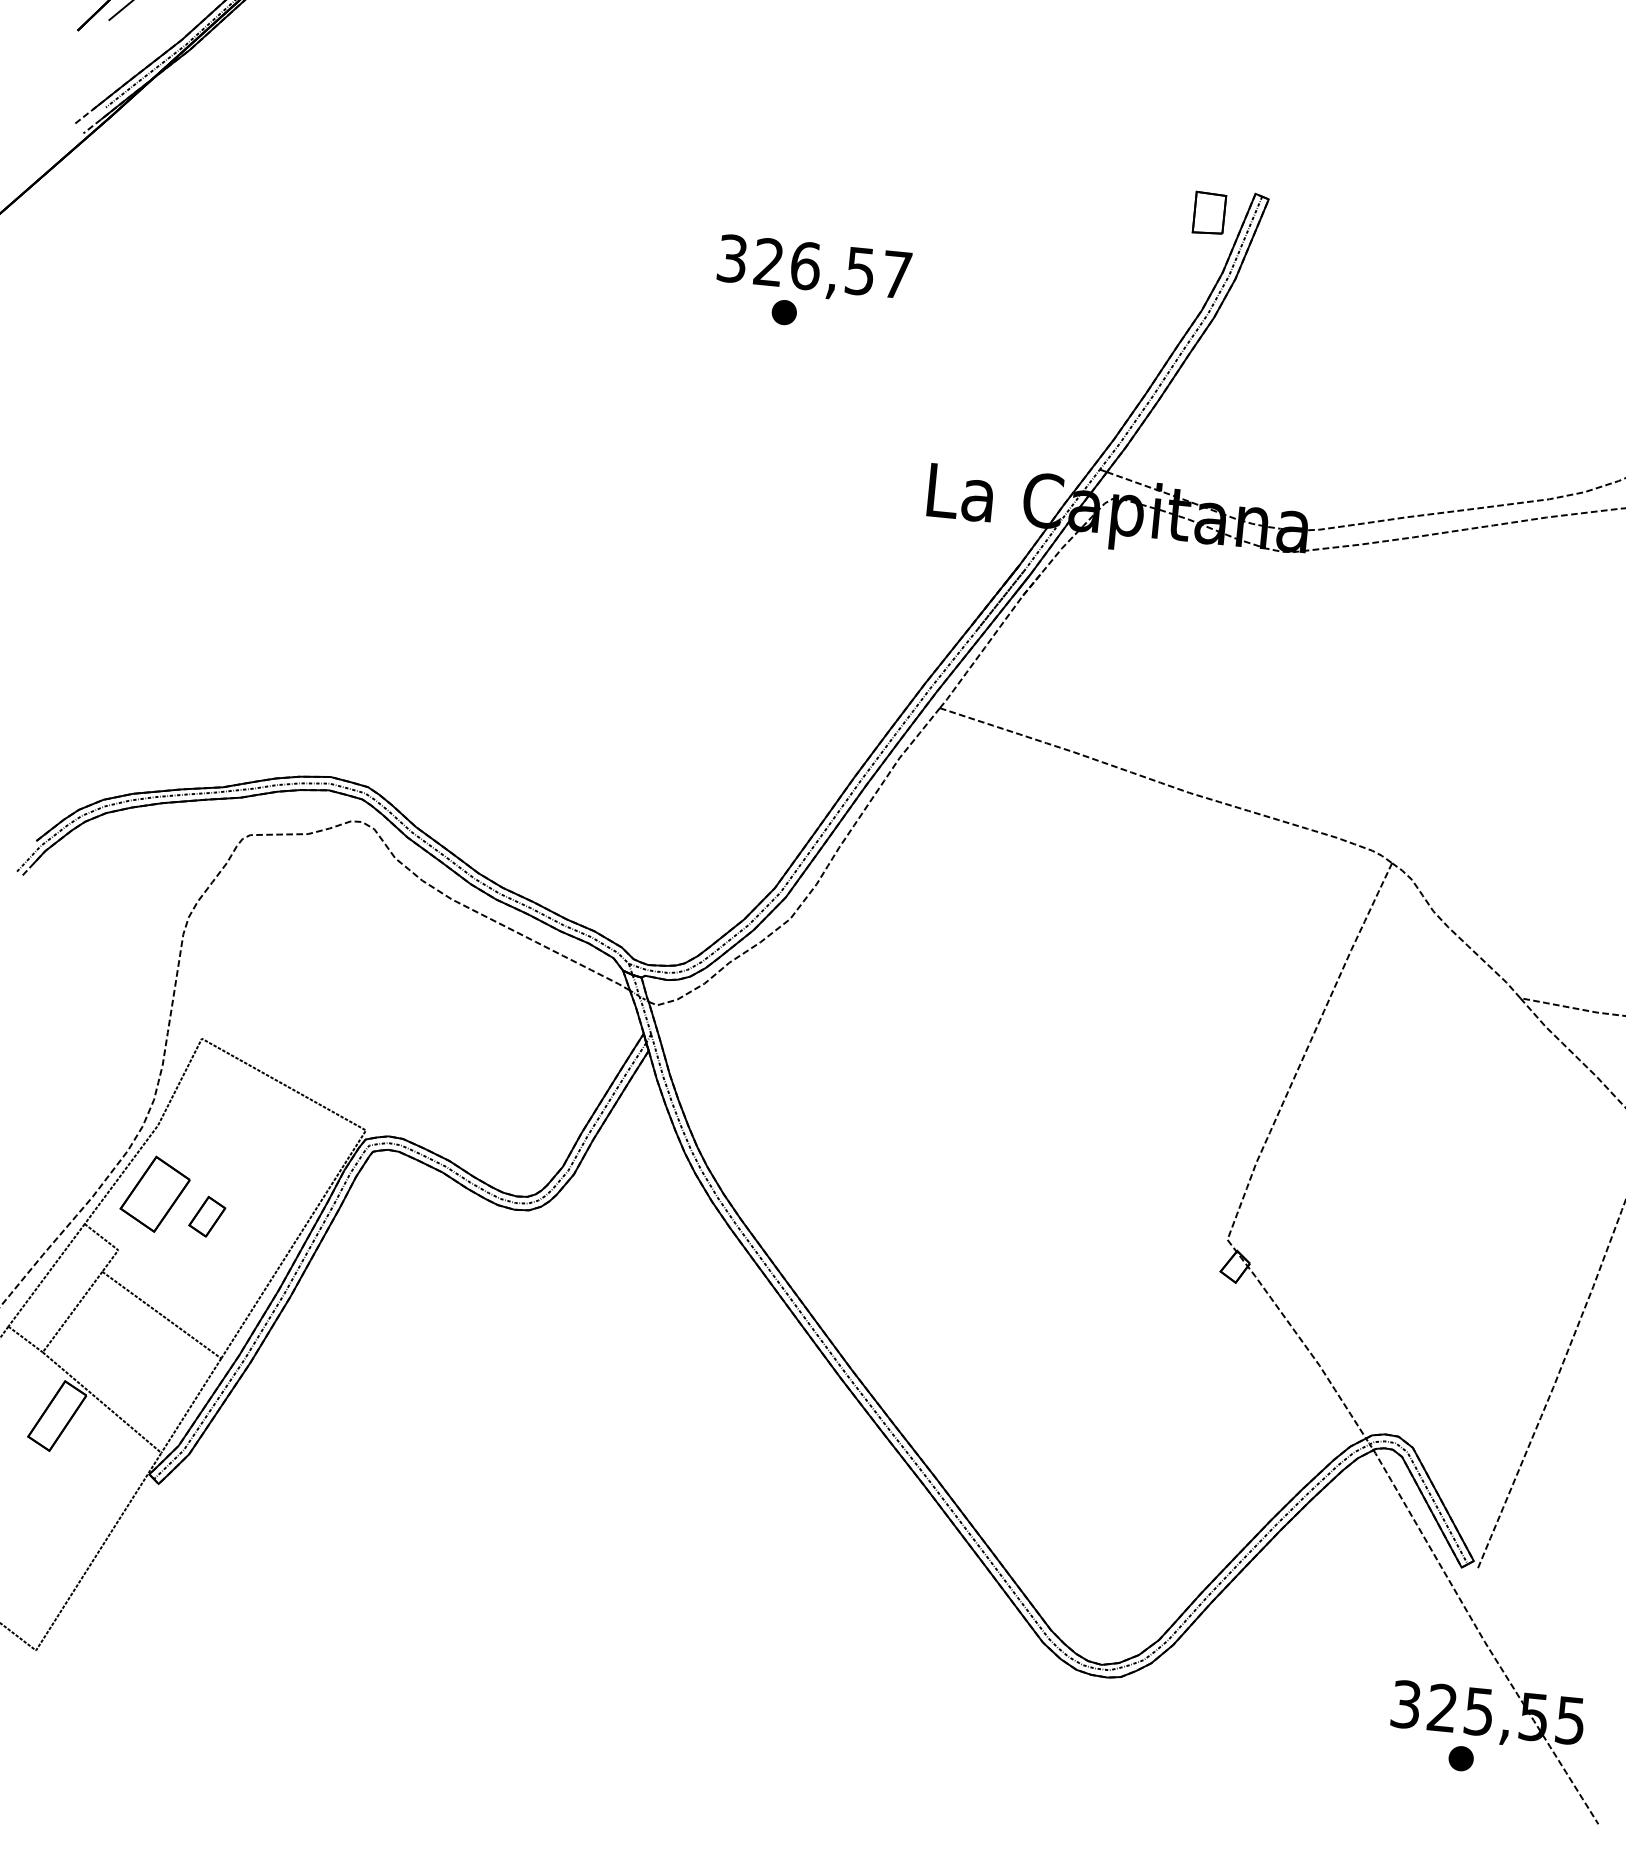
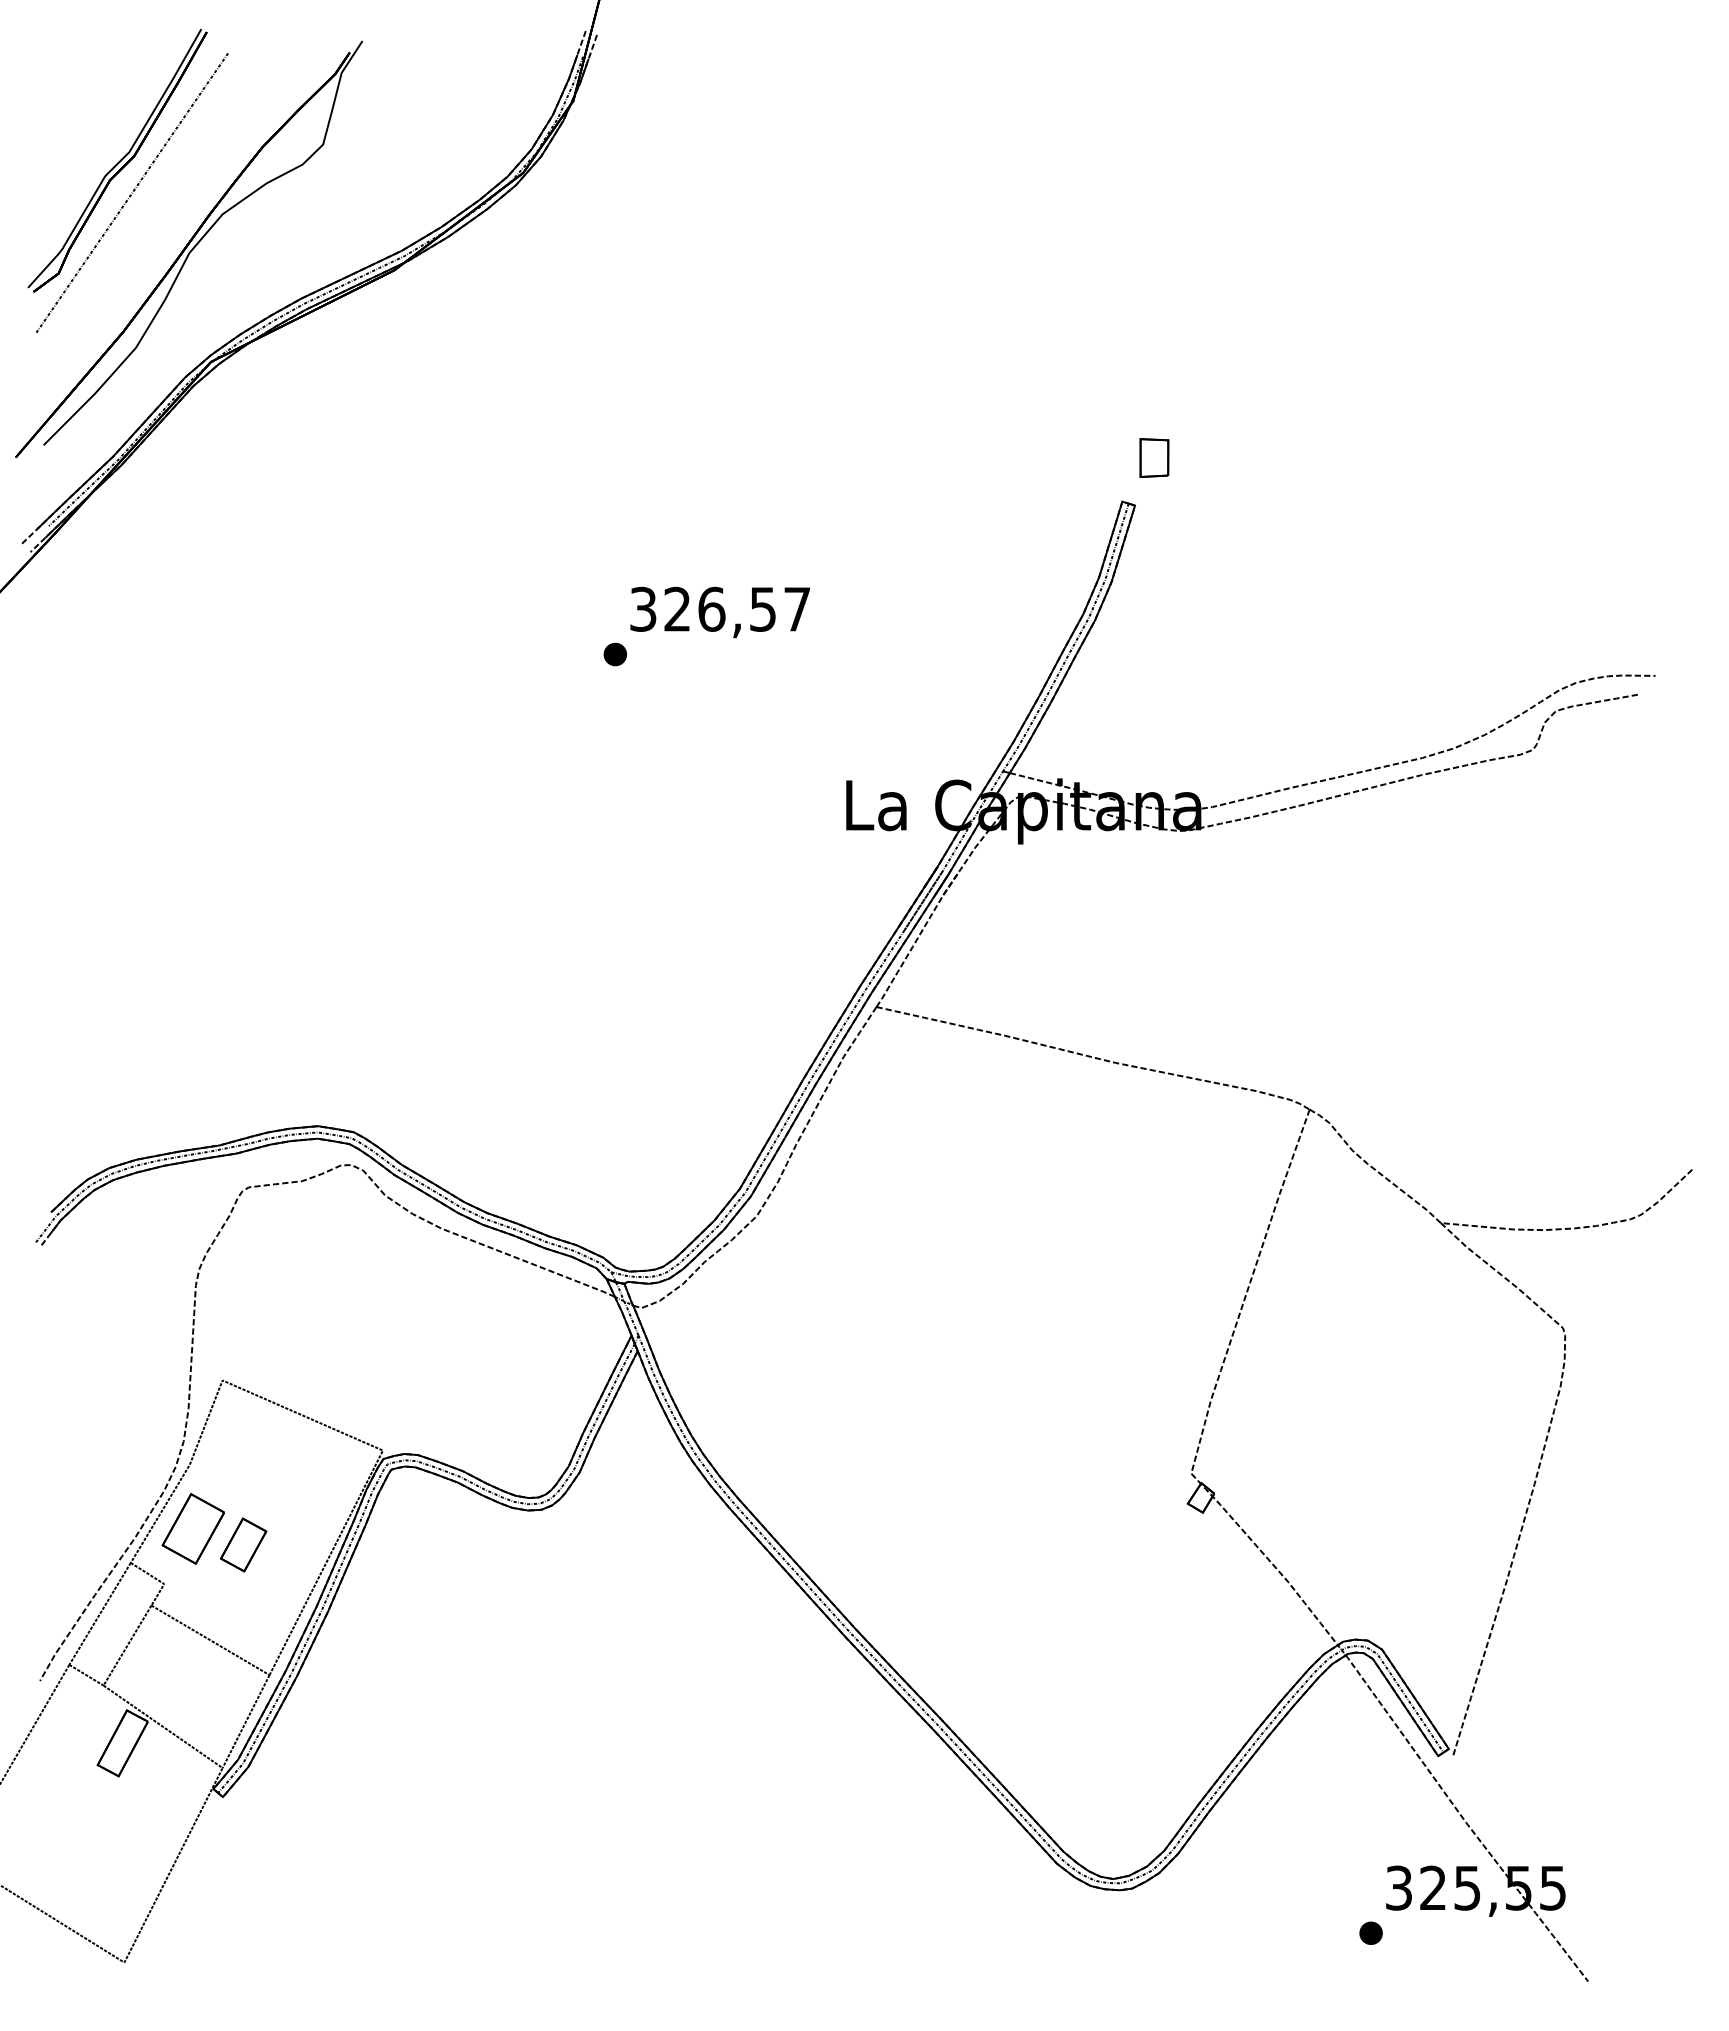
part: (1209, 212) -> (1154, 457), moved
part: (783, 312) -> (614, 654), moved
part: (207, 1216) -> (243, 1544), size x1.43
part: (1460, 1757) -> (1370, 1932), moved

